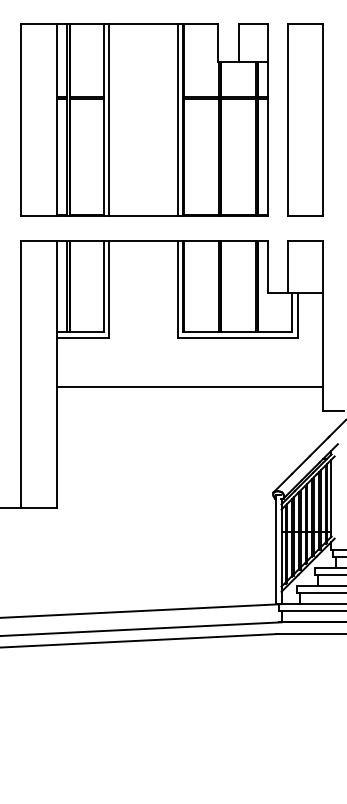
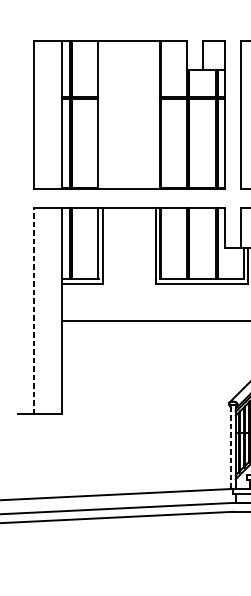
line: (109, 120) -> (102, 115), removed
line: (177, 120) -> (155, 115), removed
line: (20, 373) -> (34, 310), solid -> dashed
line: (275, 549) -> (231, 446), solid -> dashed

